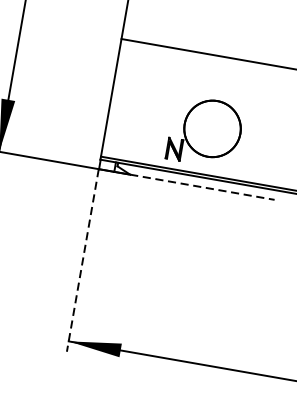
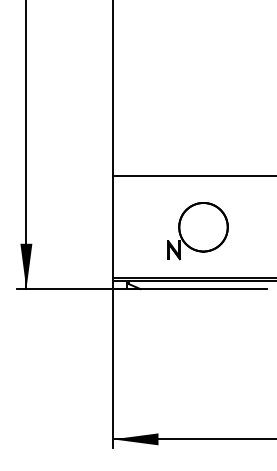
part: (204, 132) -> (197, 231), moved
line: (203, 187) -> (204, 289), dashed -> solid
line: (83, 260) -> (113, 368), dashed -> solid

